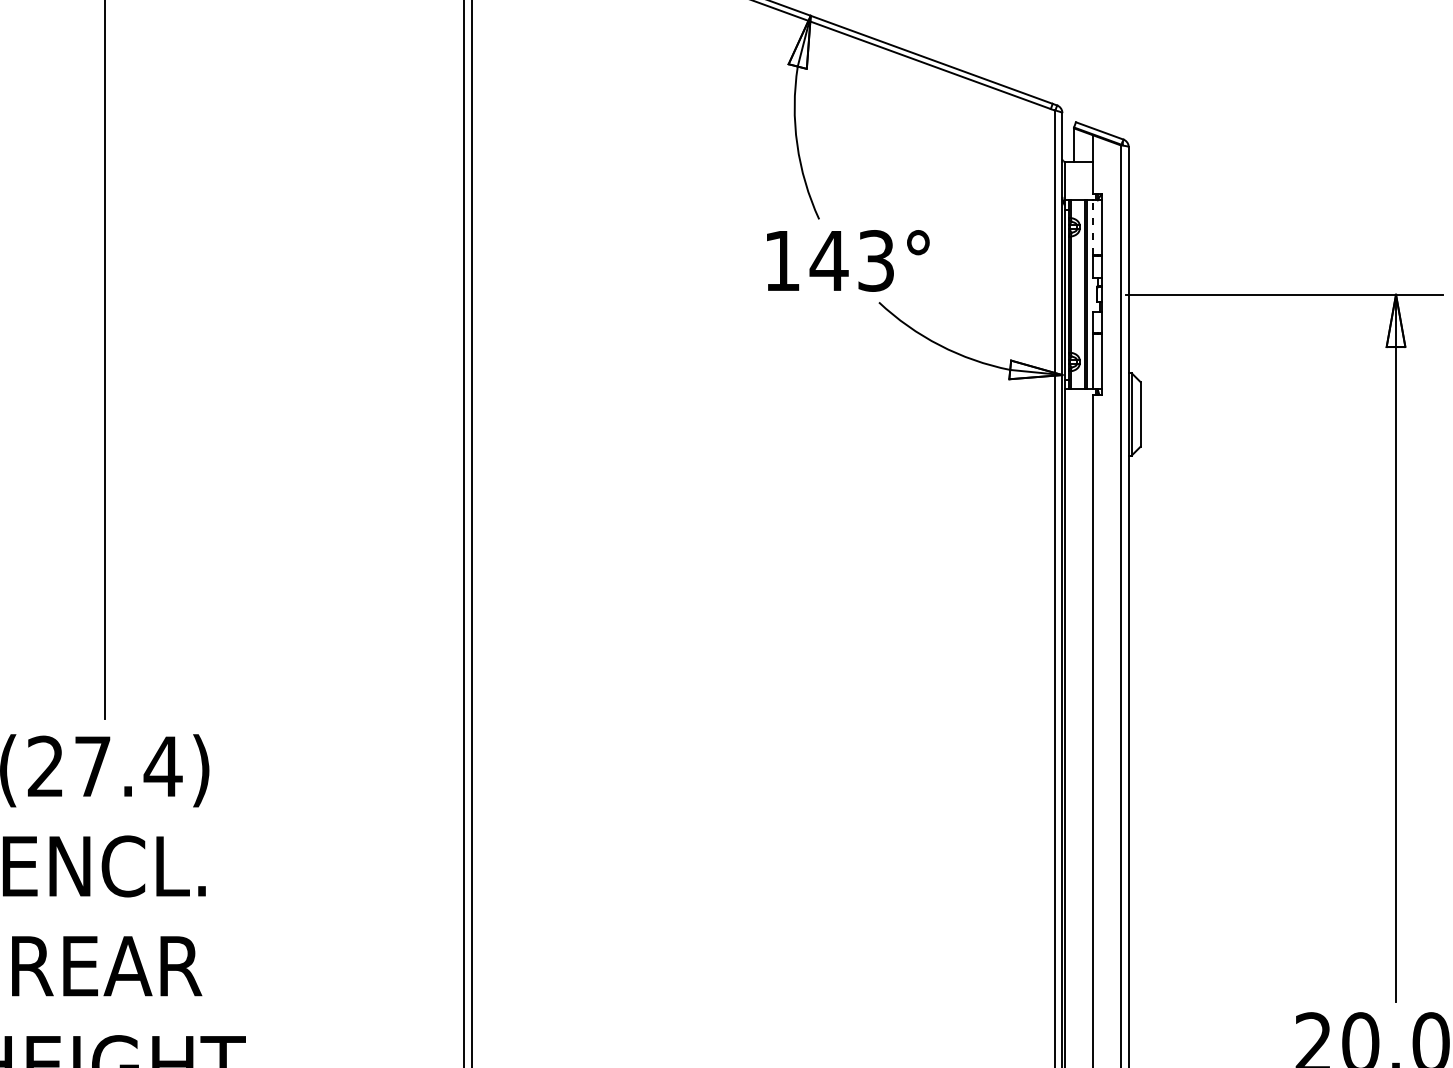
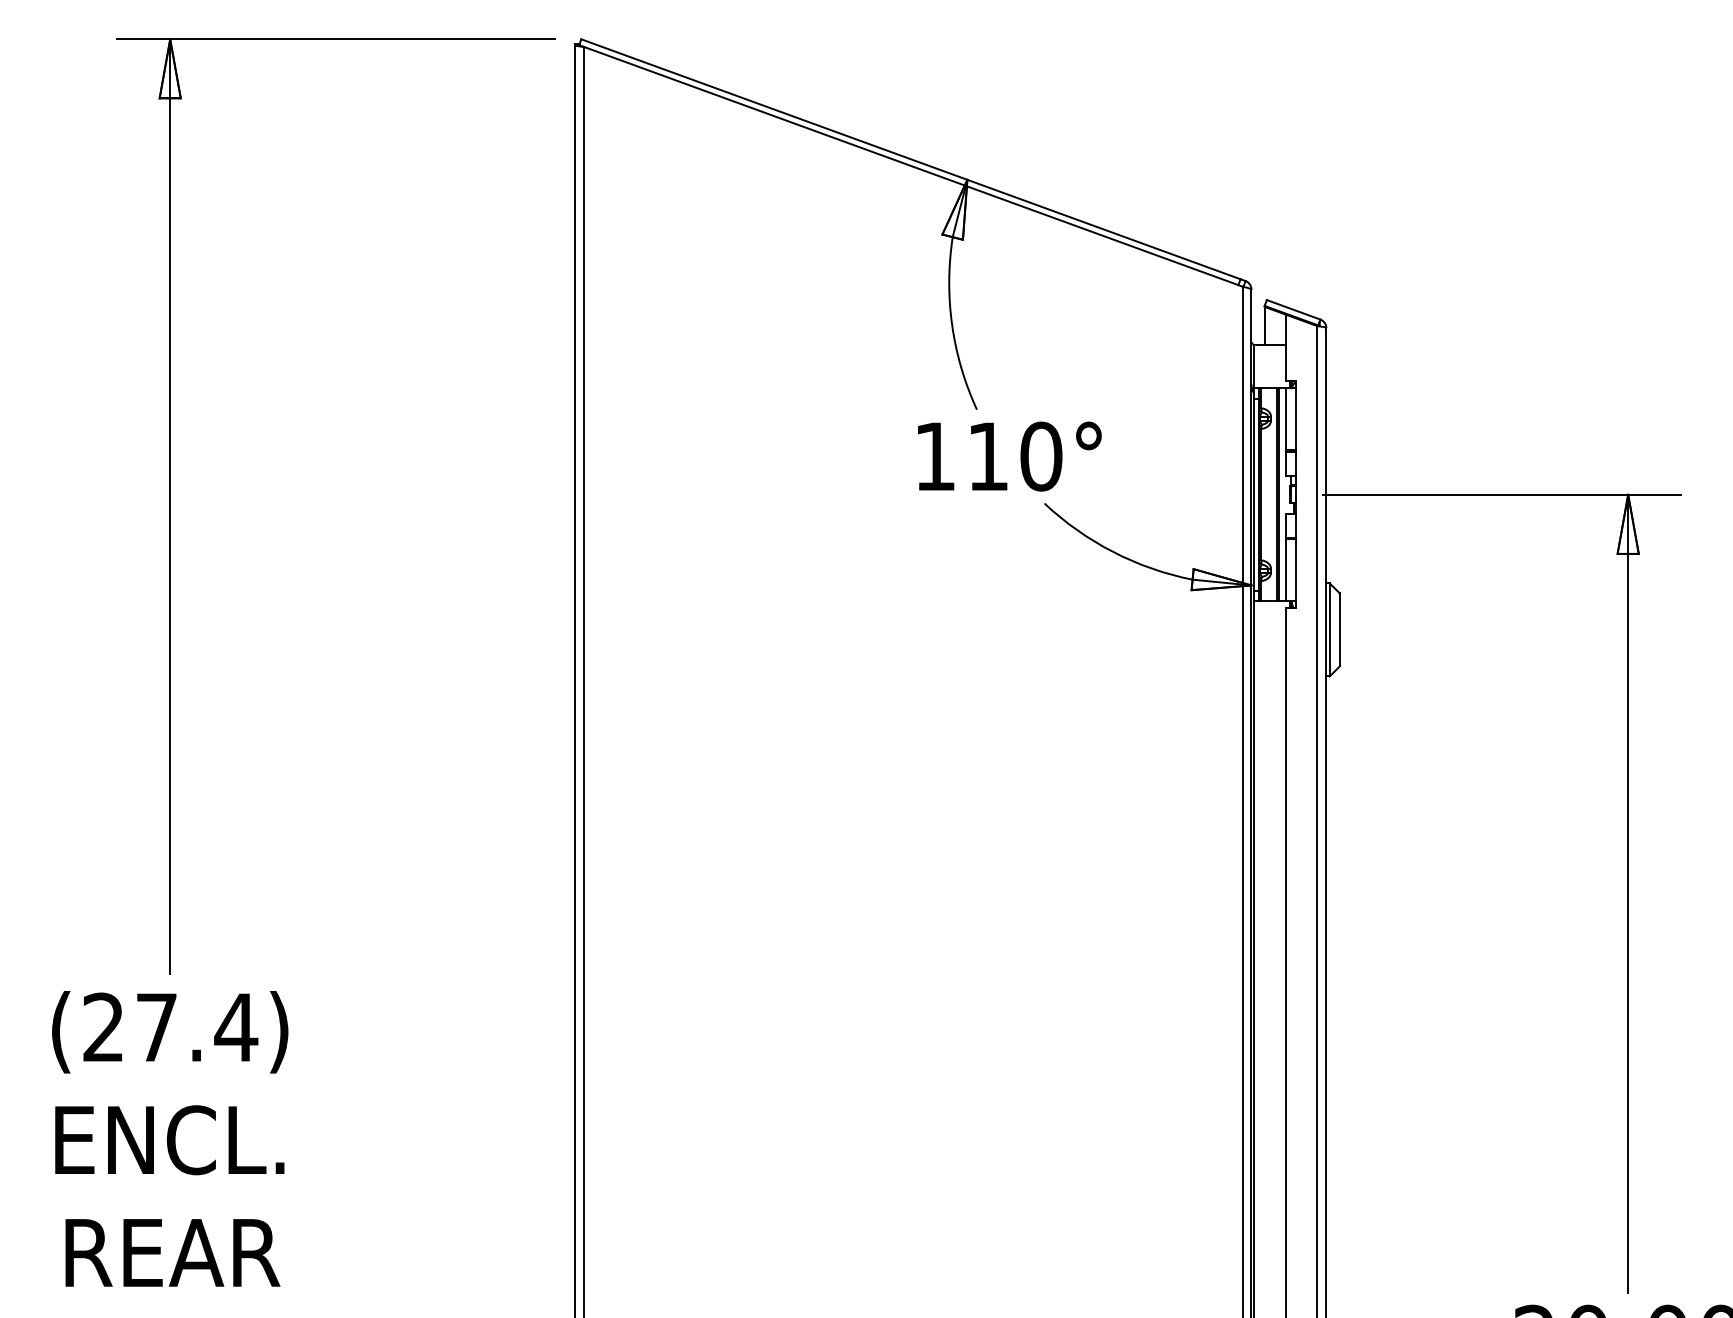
line: (1093, 228) -> (1286, 419), dashed -> solid
text: (852, 260) -> (1014, 456), 143° -> 110°

